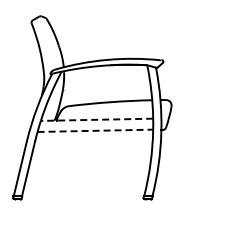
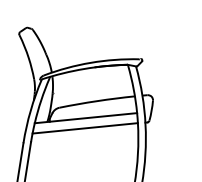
line: (96, 119) -> (85, 117), dashed -> solid
line: (95, 130) -> (85, 128), dashed -> solid

